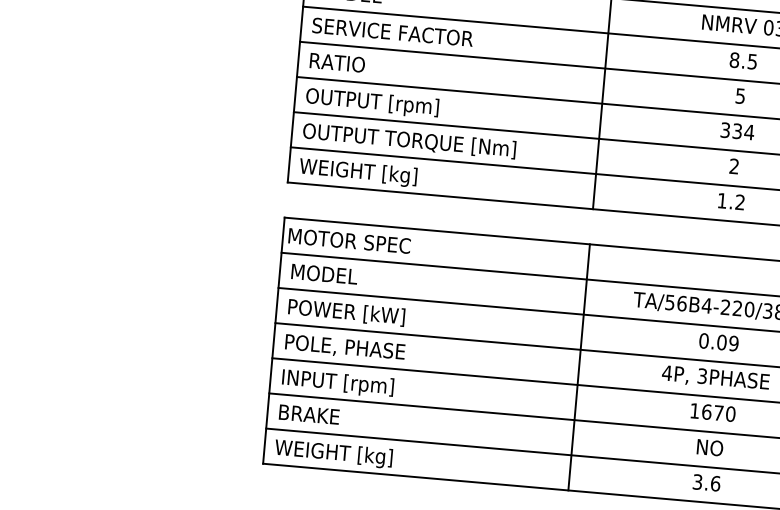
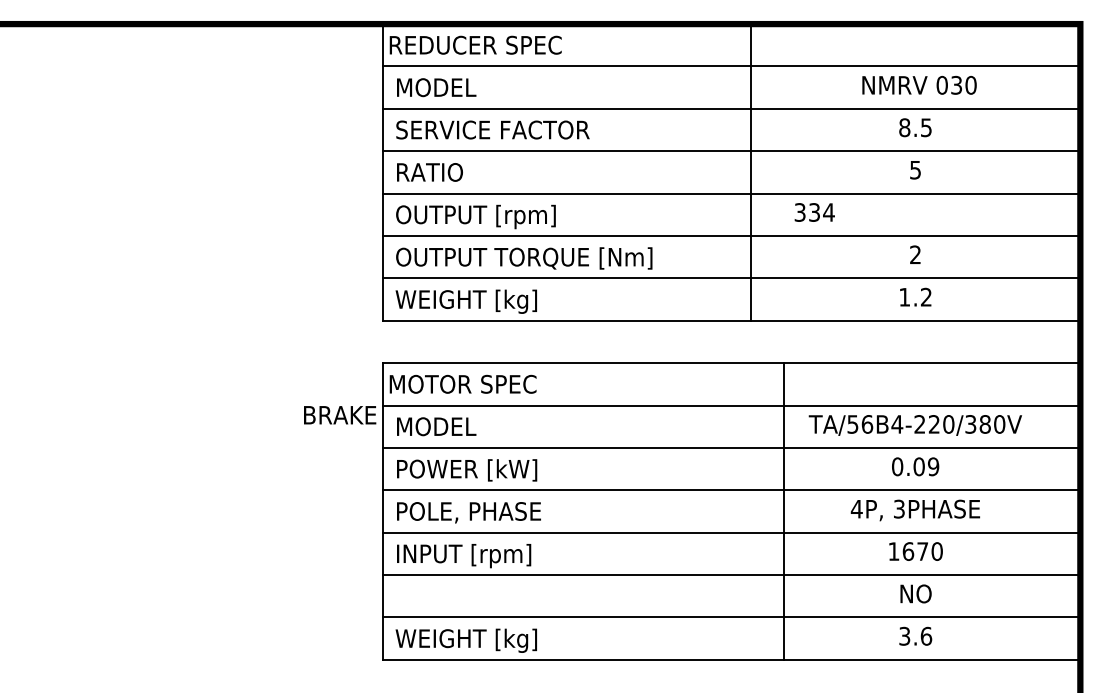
text: (737, 131) -> (814, 212), moved
line: (578, 367) -> (783, 511), moved
text: (309, 414) -> (340, 415), moved

